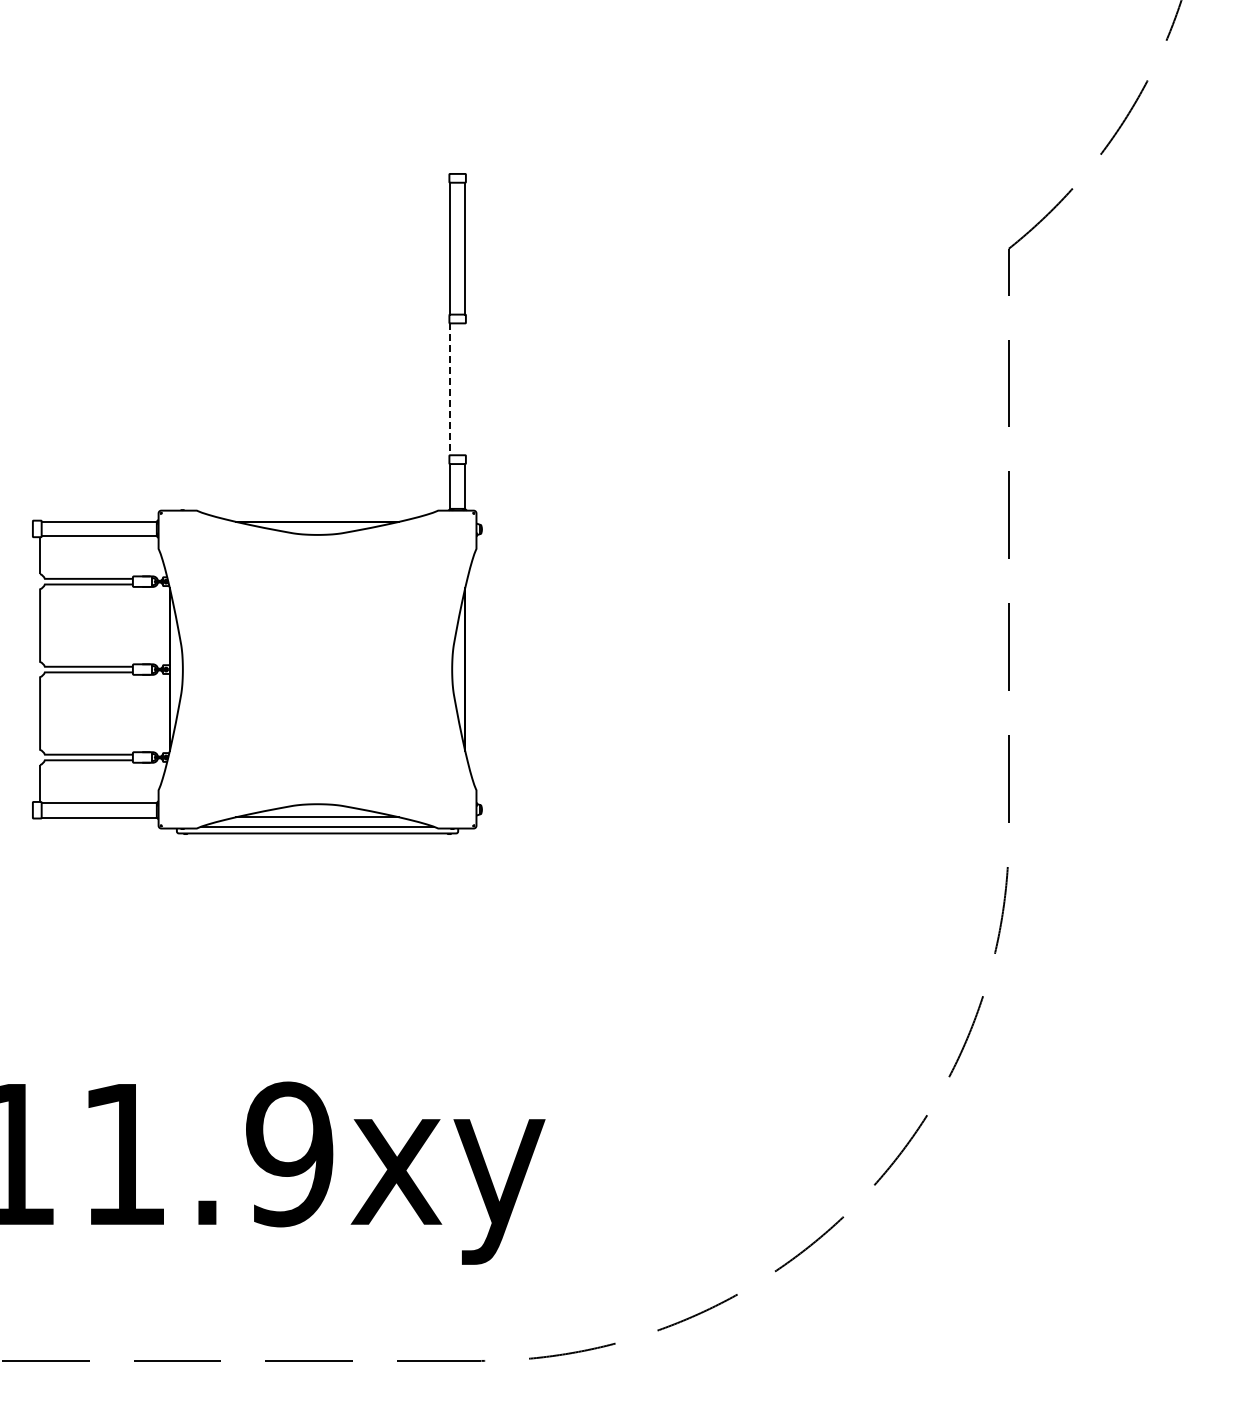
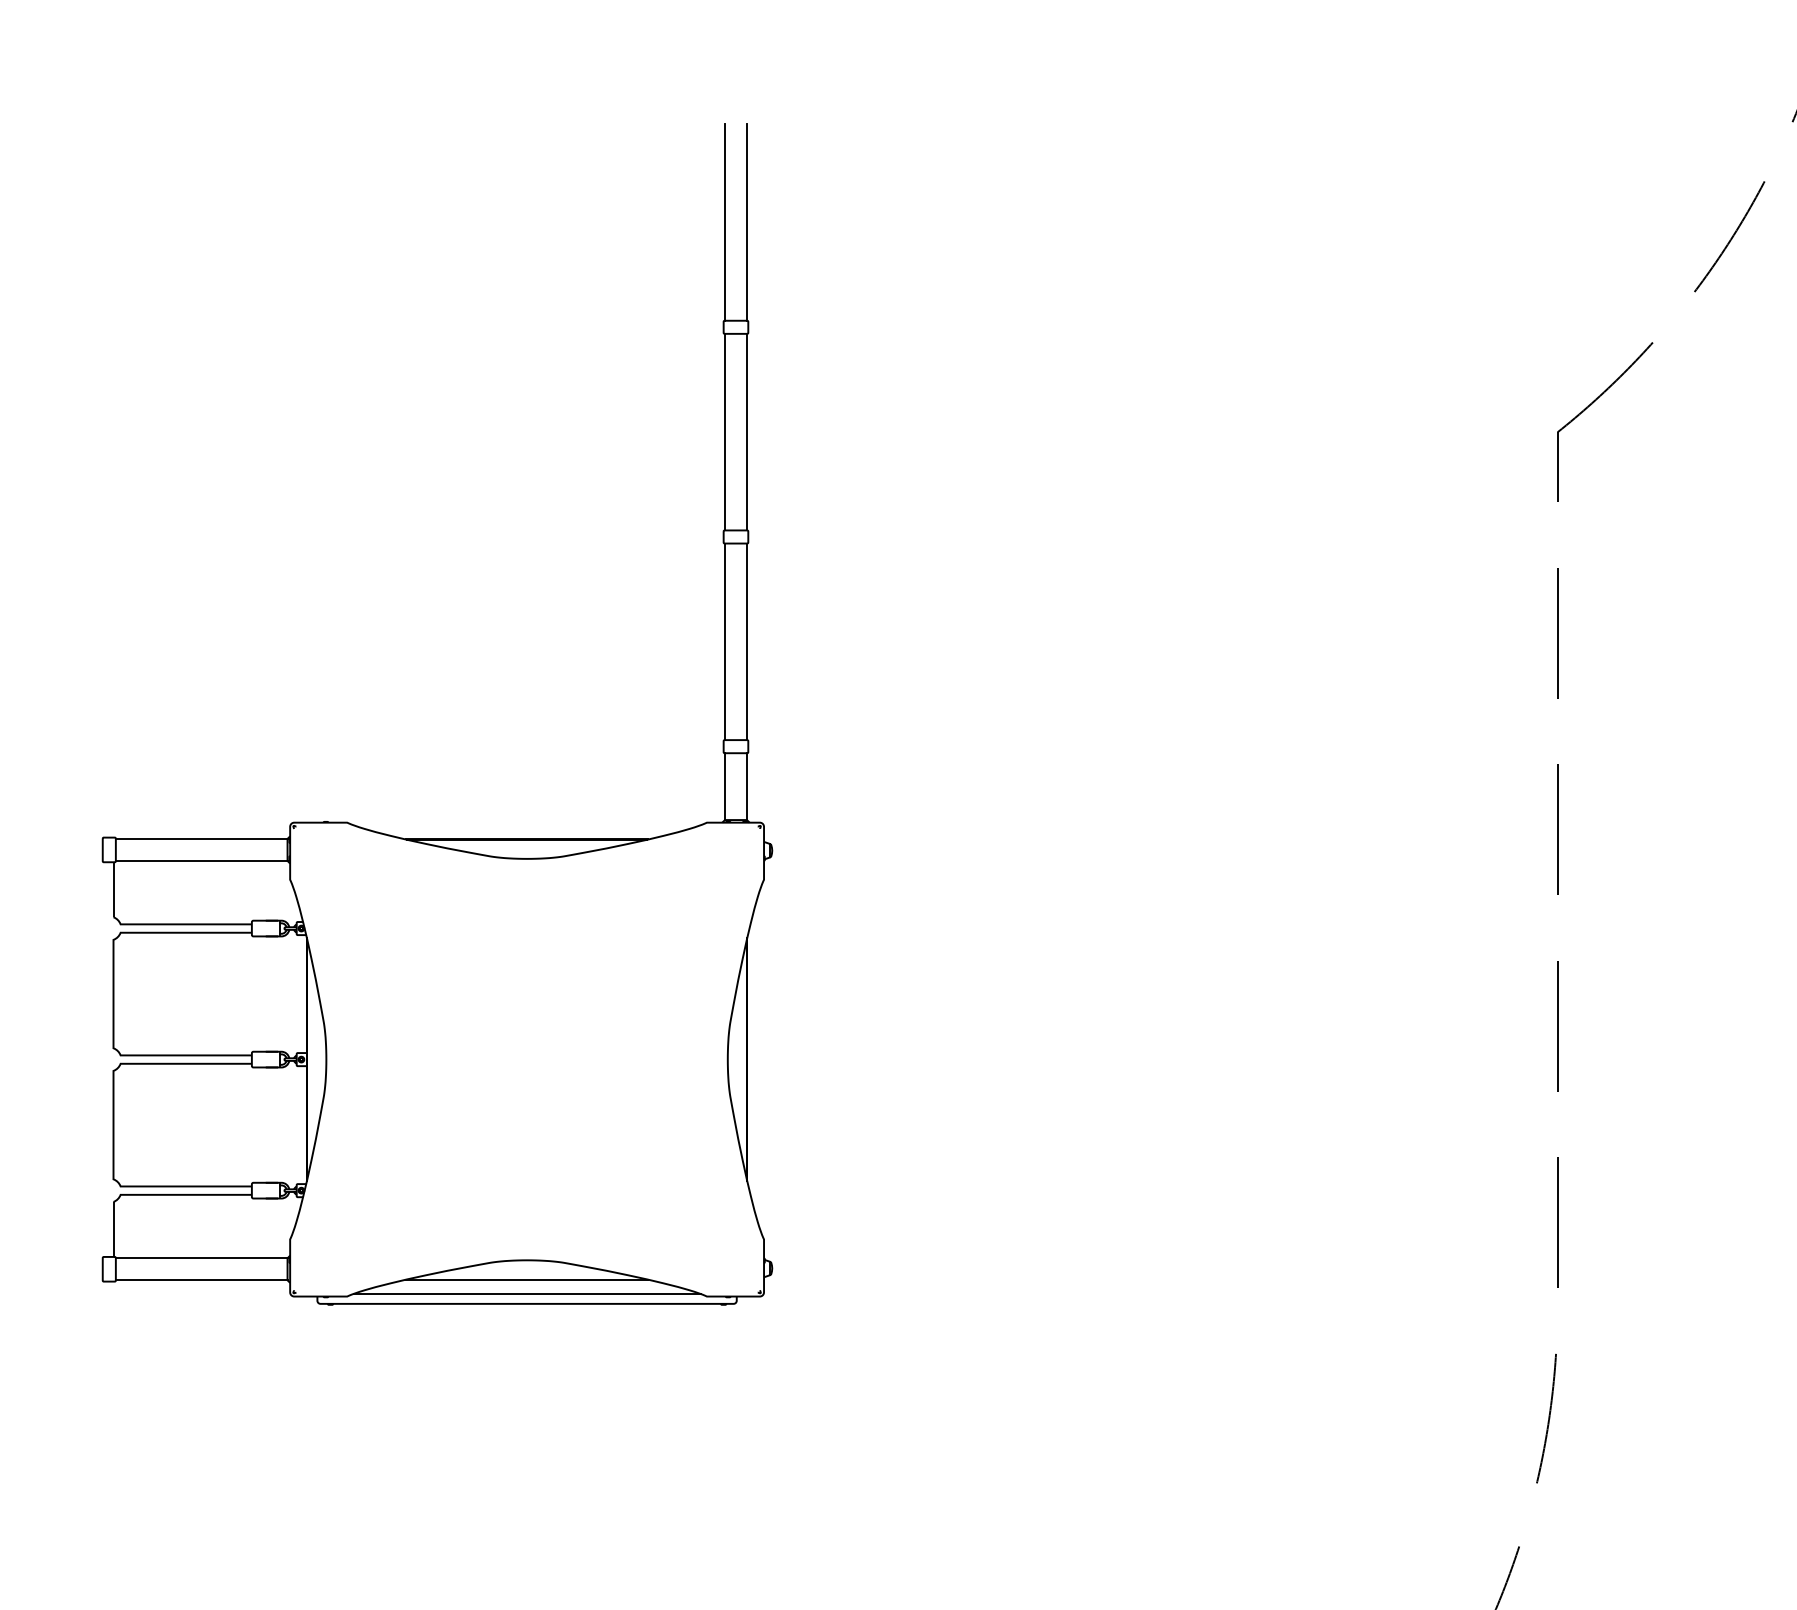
line: (450, 107) -> (725, 221), added
line: (465, 107) -> (747, 221), added
line: (450, 389) -> (725, 642), dashed -> solid
line: (465, 389) -> (747, 642), added

